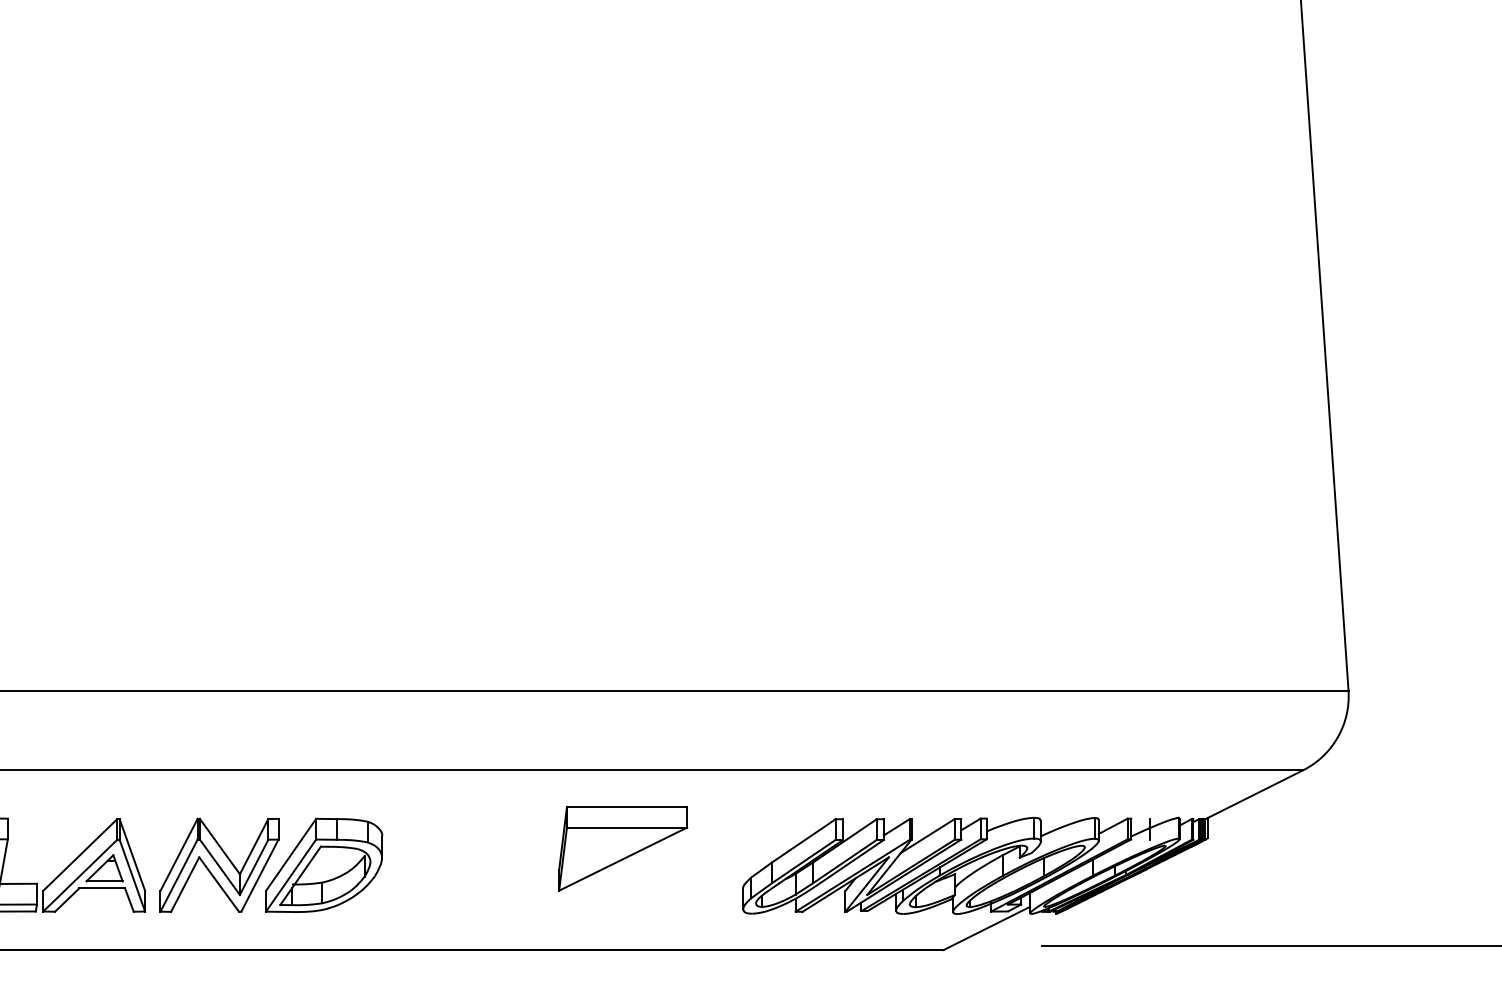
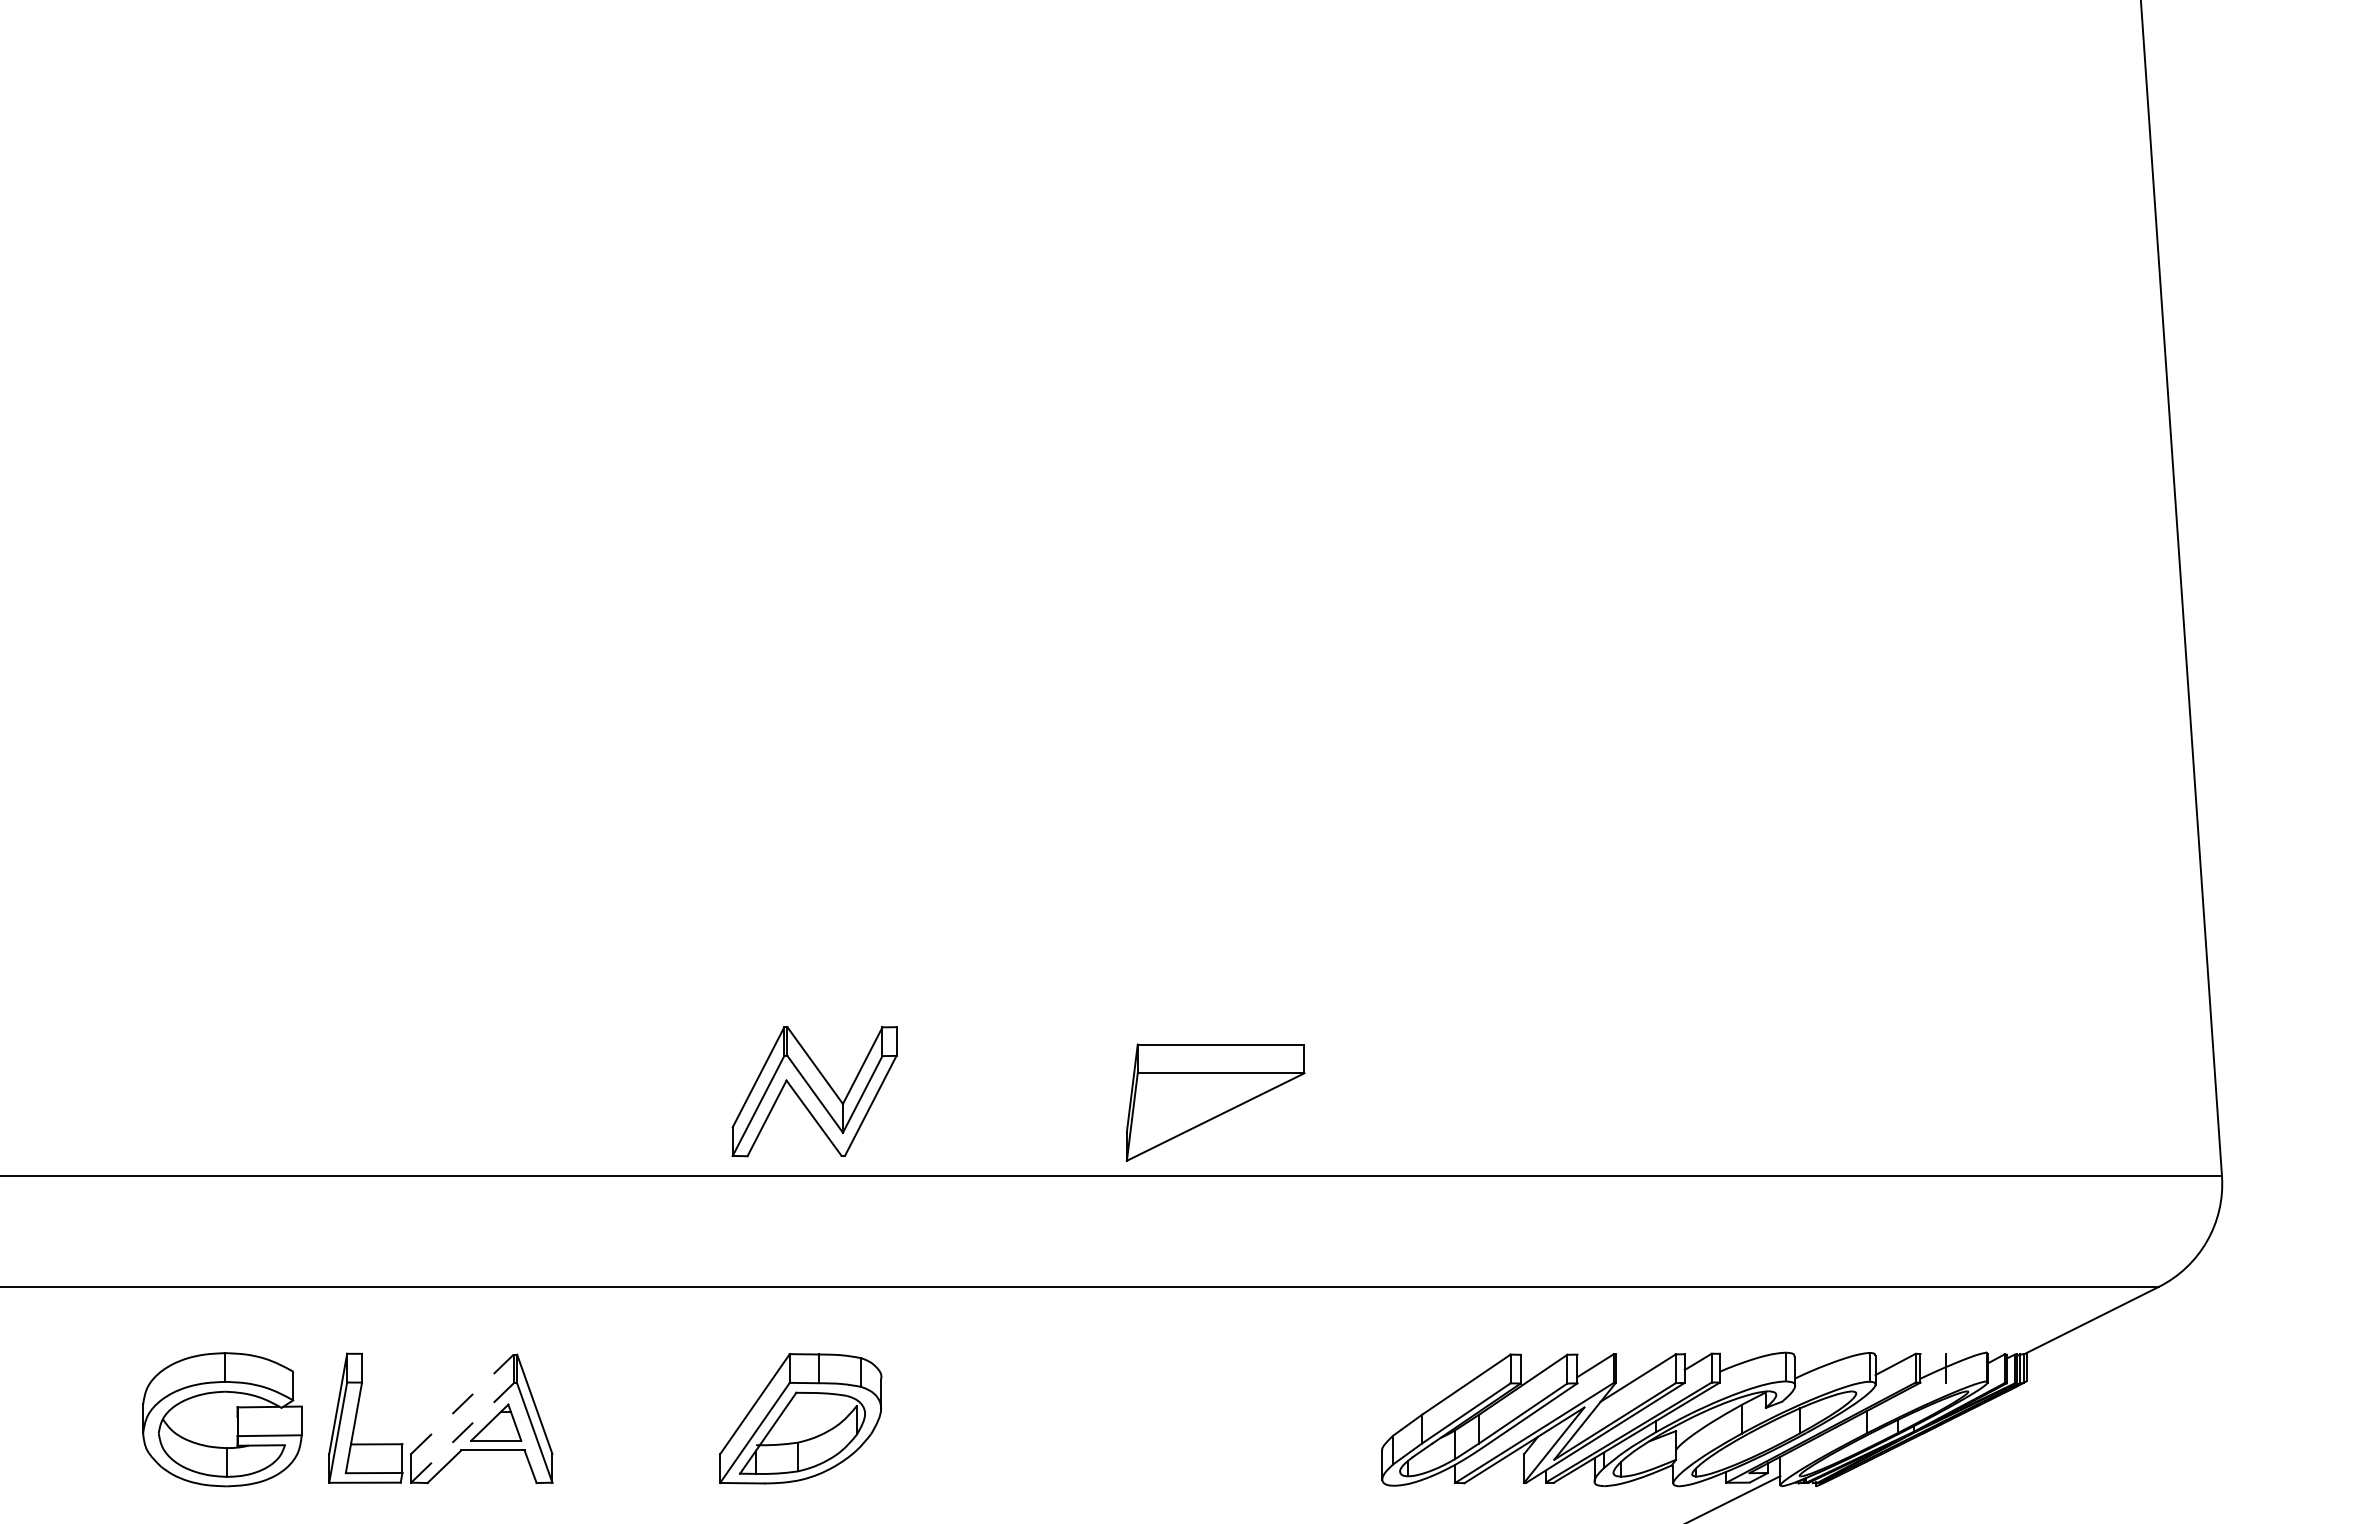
part: (623, 848) -> (1215, 1102), moved
line: (80, 854) -> (462, 1403), solid -> dashed
part: (219, 865) -> (814, 1091), moved
line: (80, 875) -> (462, 1432), solid -> dashed

